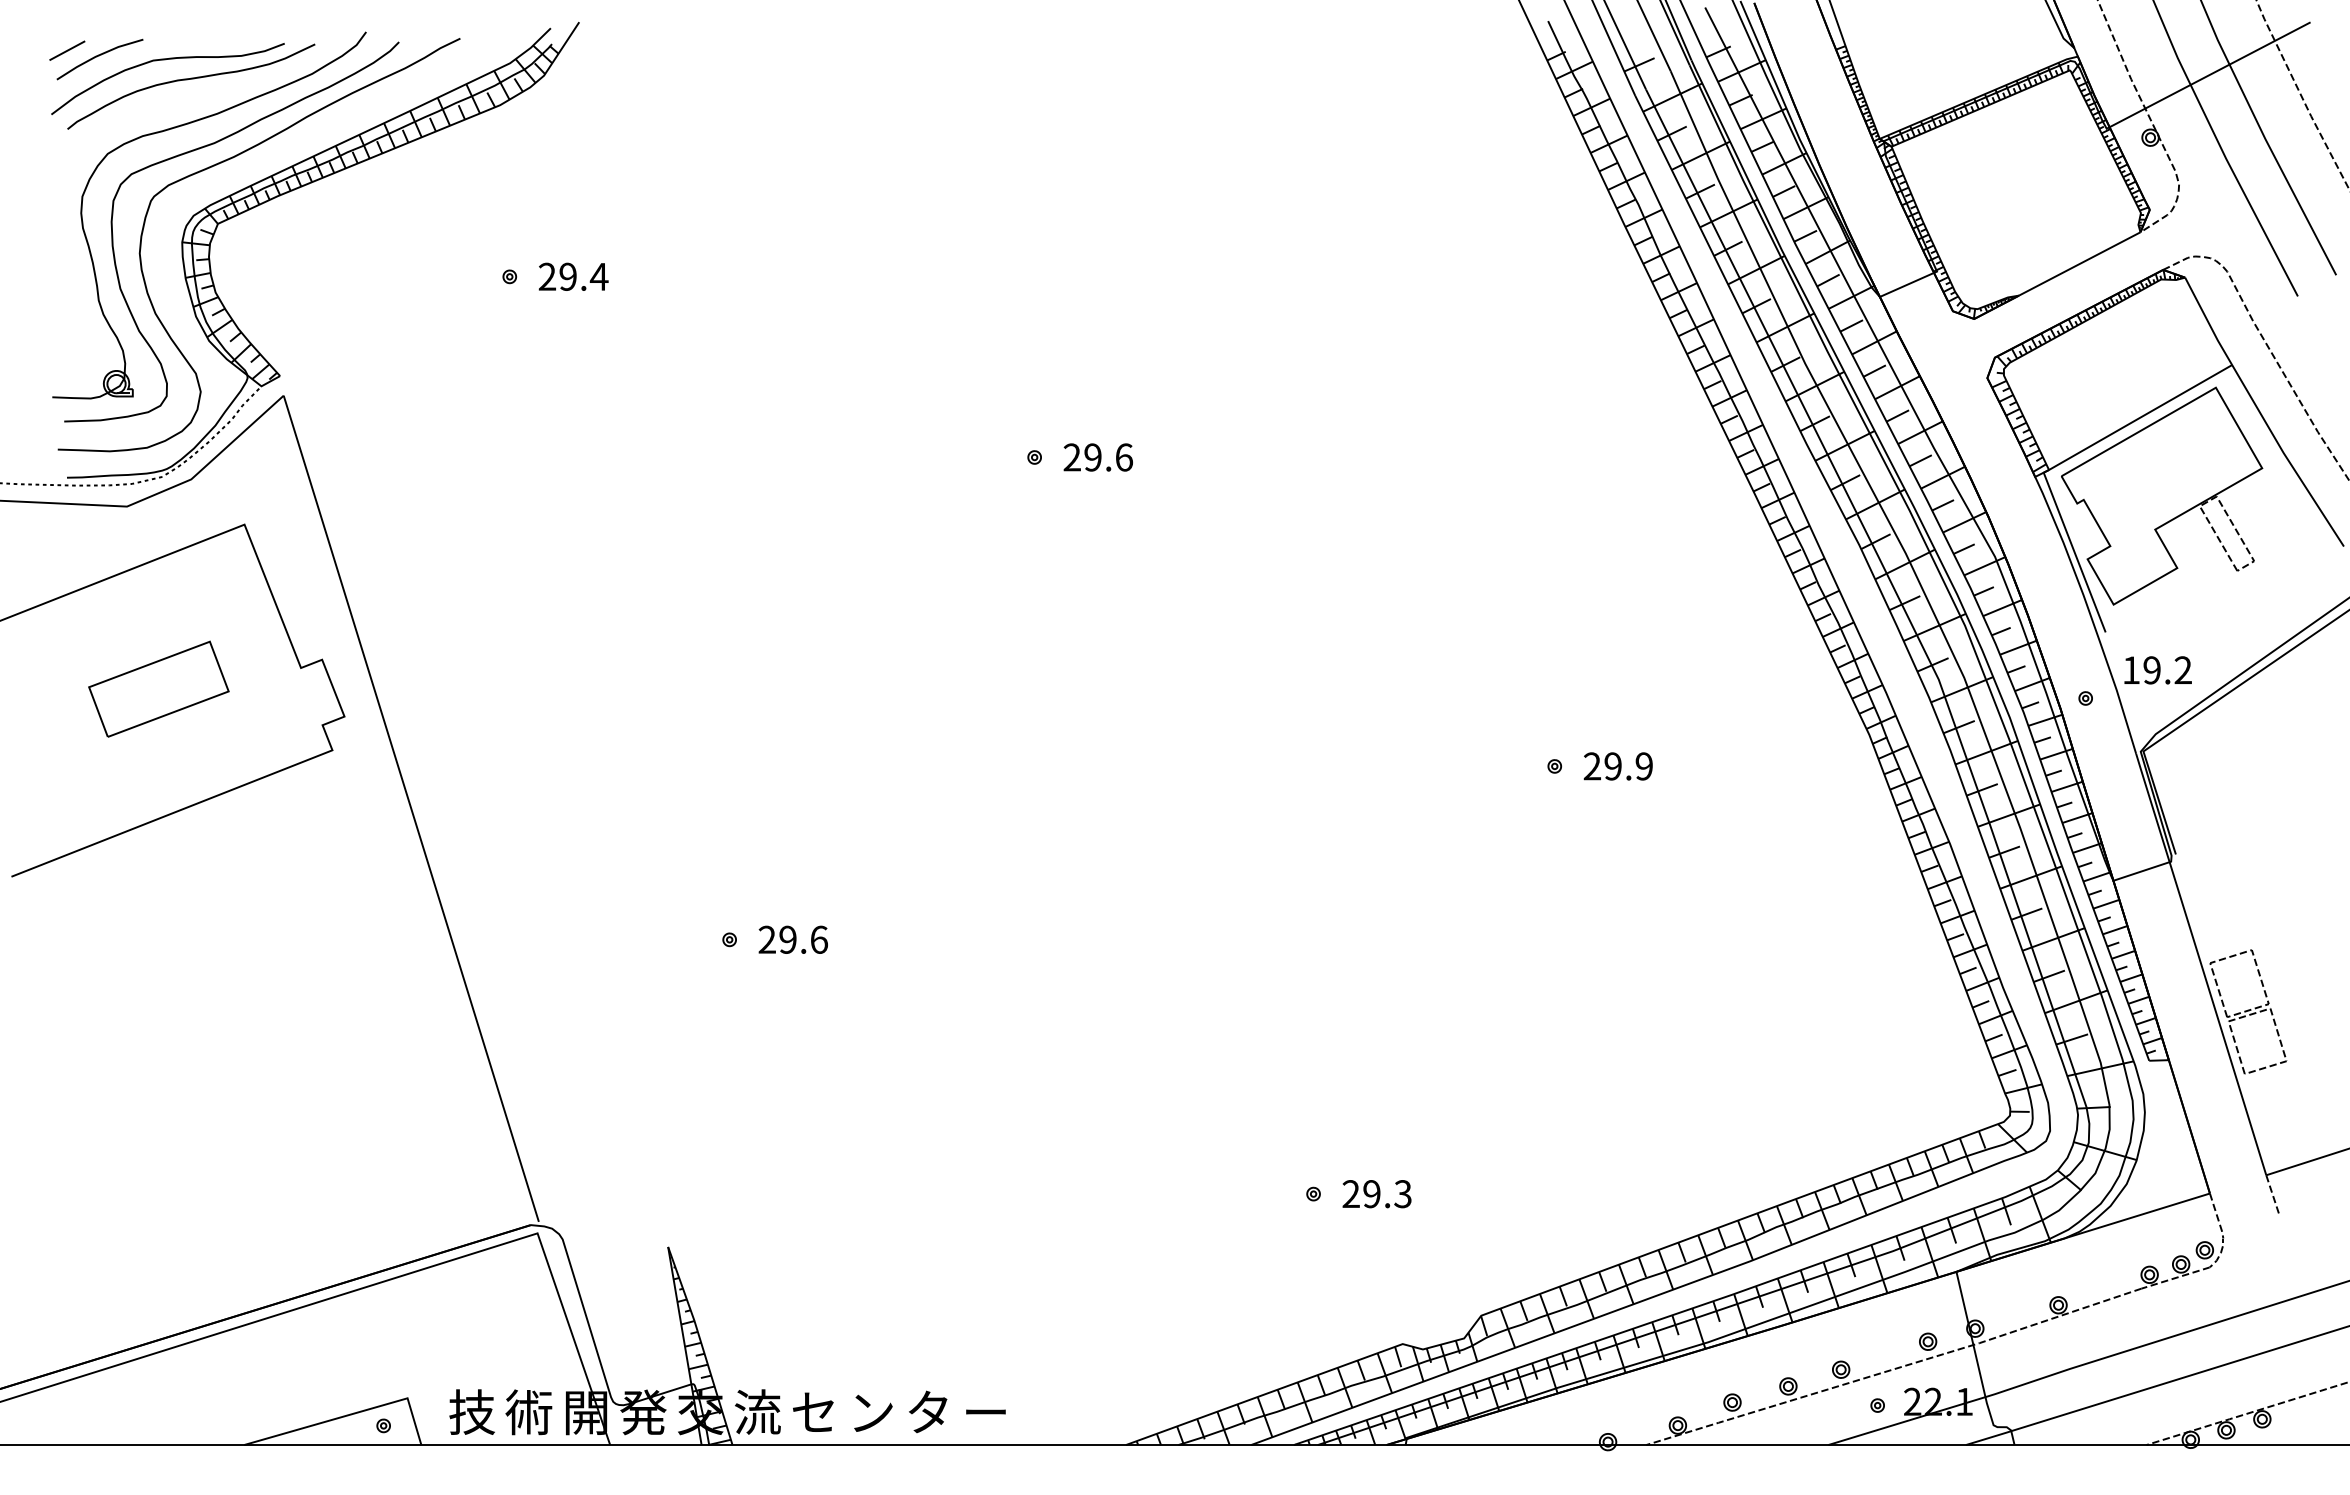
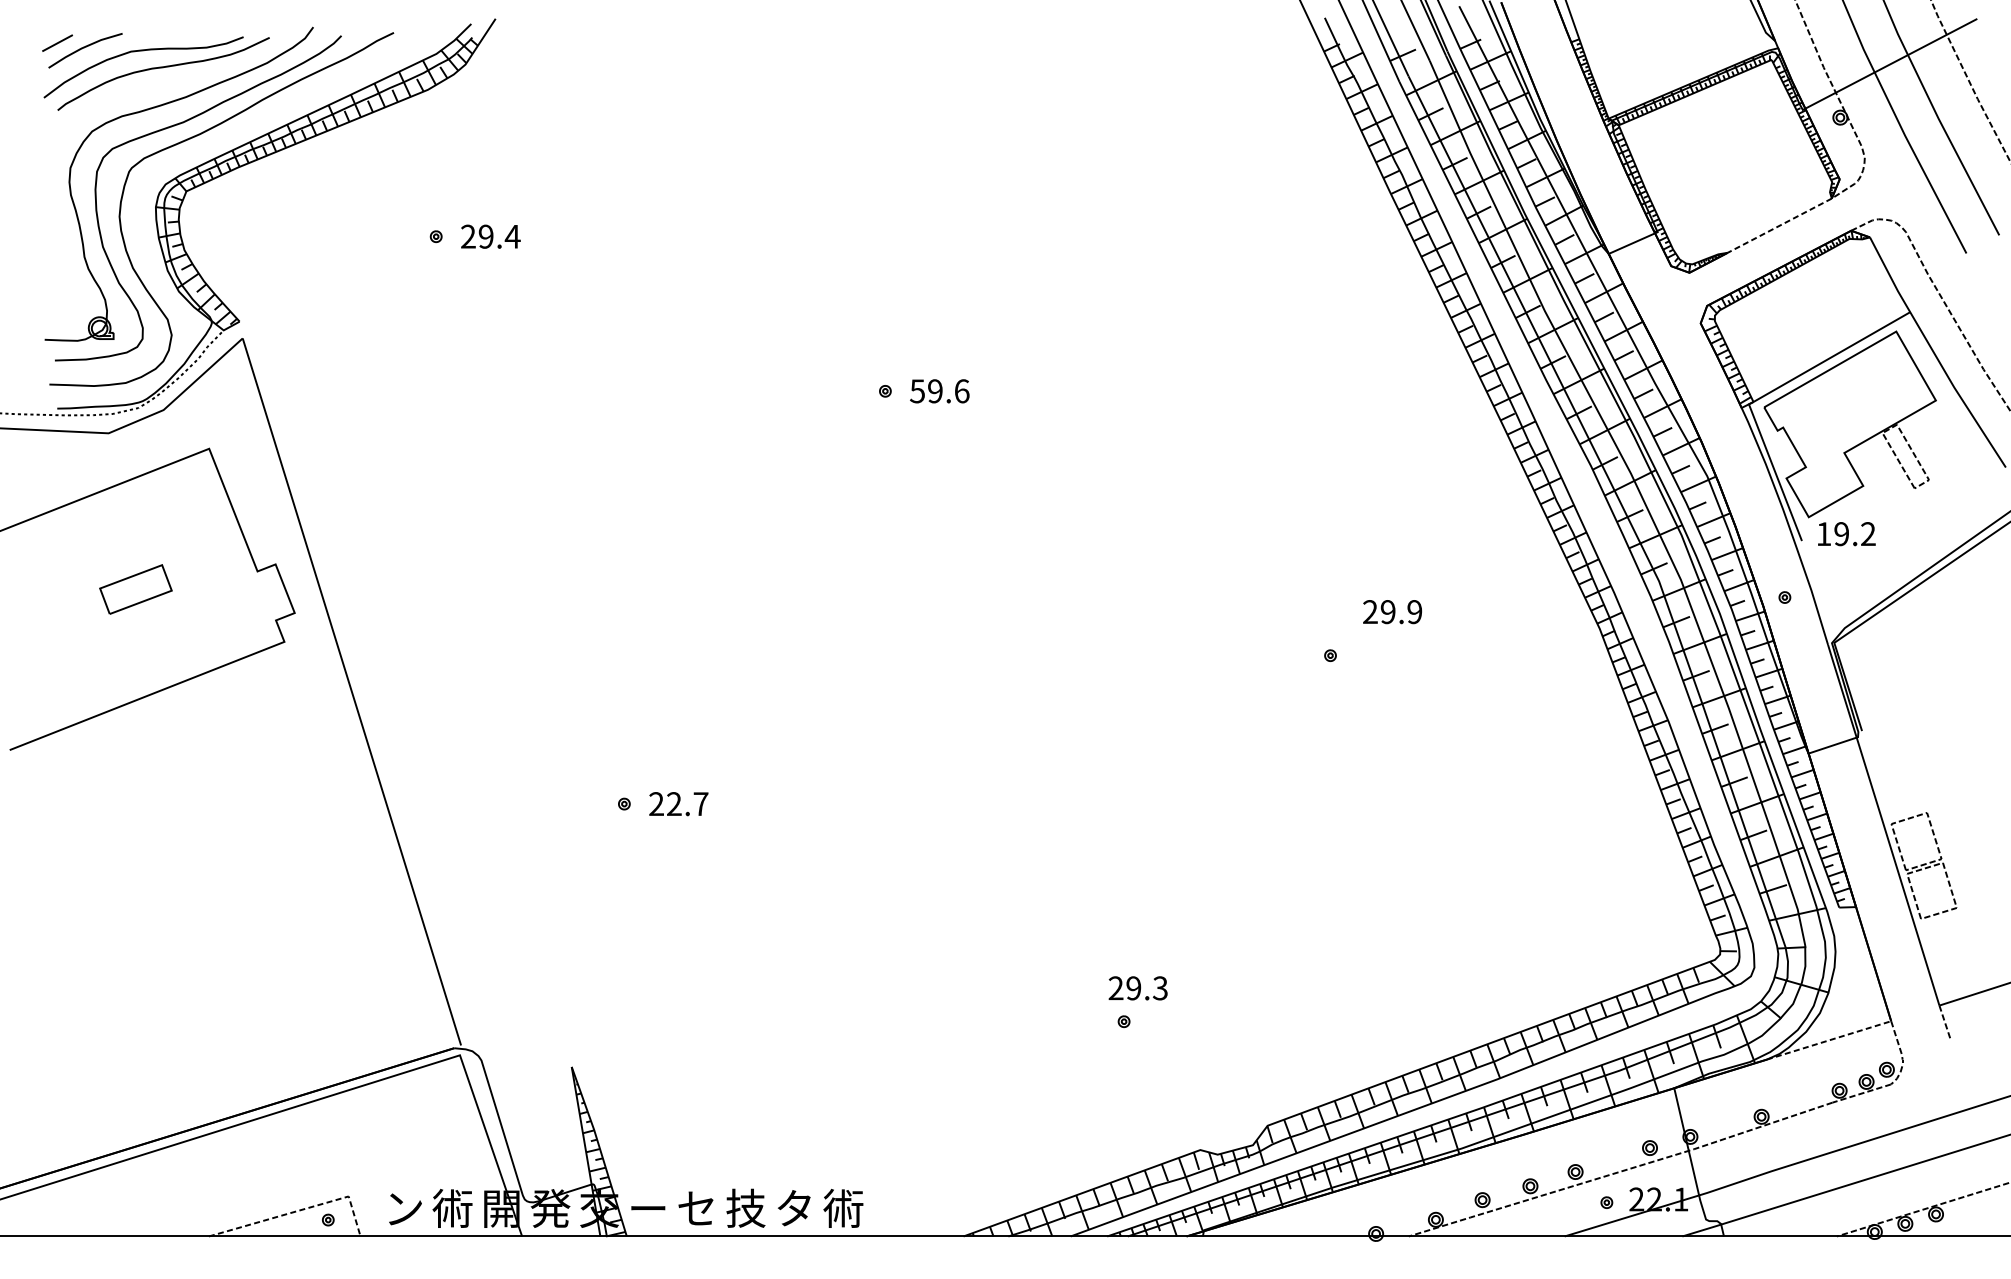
line: (2079, 263) -> (1779, 225), solid -> dashed
text: (1071, 457) -> (916, 391), 29.6 -> 59.6
text: (2157, 670) -> (1846, 534), moved
part: (158, 688) -> (135, 589), size x0.6
text: (1617, 766) -> (1391, 612), moved
text: (803, 939) -> (687, 803), 29.6 -> 22.7
text: (1376, 1194) -> (1137, 988), moved
line: (2137, 1215) -> (1829, 1040), solid -> dashed
text: (471, 1411) -> (403, 1207), 技 -> ン
text: (757, 1411) -> (648, 1207), 流 -> ー
text: (871, 1411) -> (745, 1207), ン -> 技
text: (985, 1412) -> (843, 1208), ー -> 術
line: (349, 1414) -> (299, 1210), solid -> dashed

